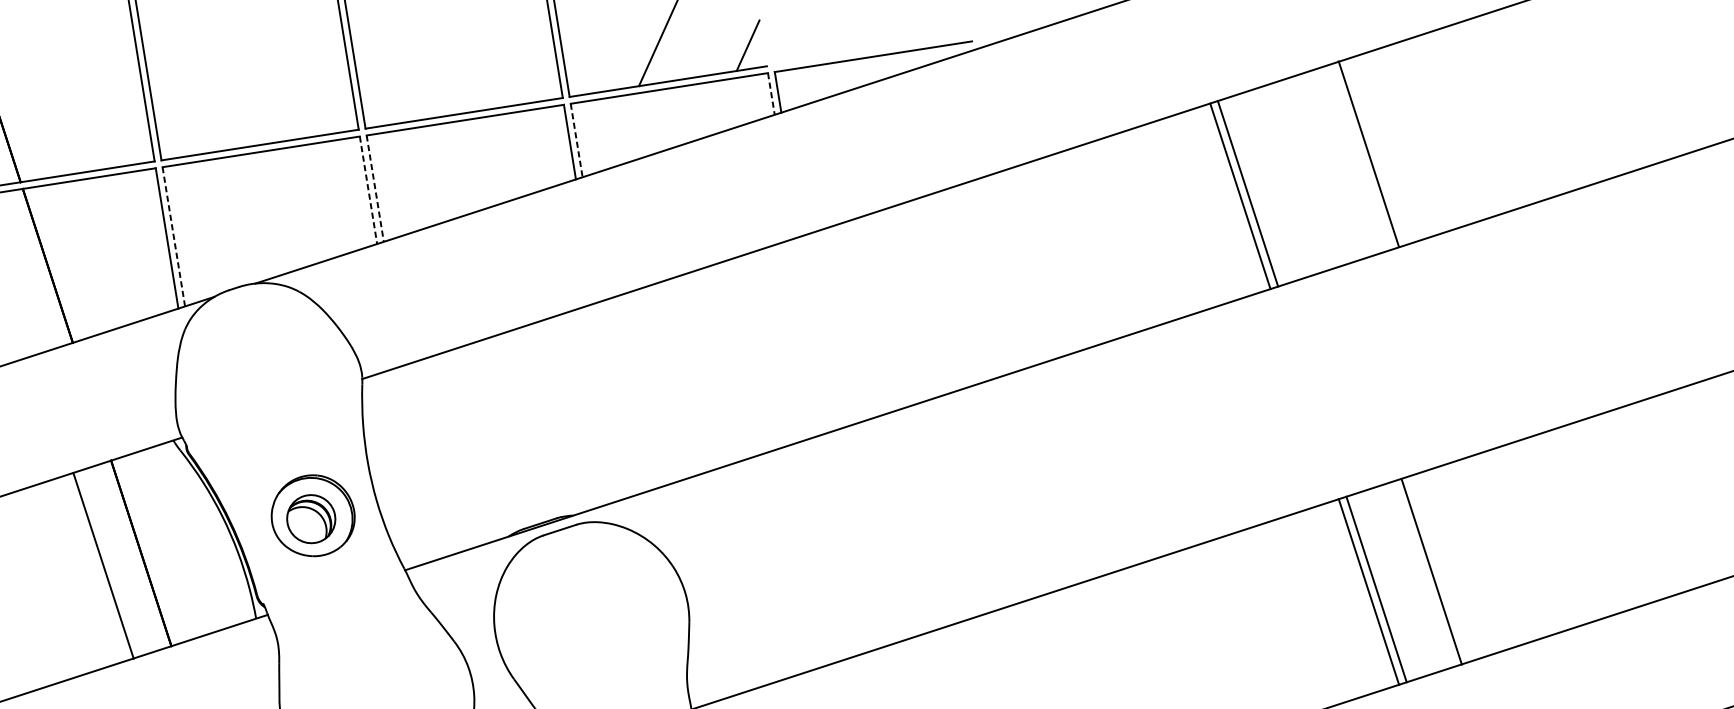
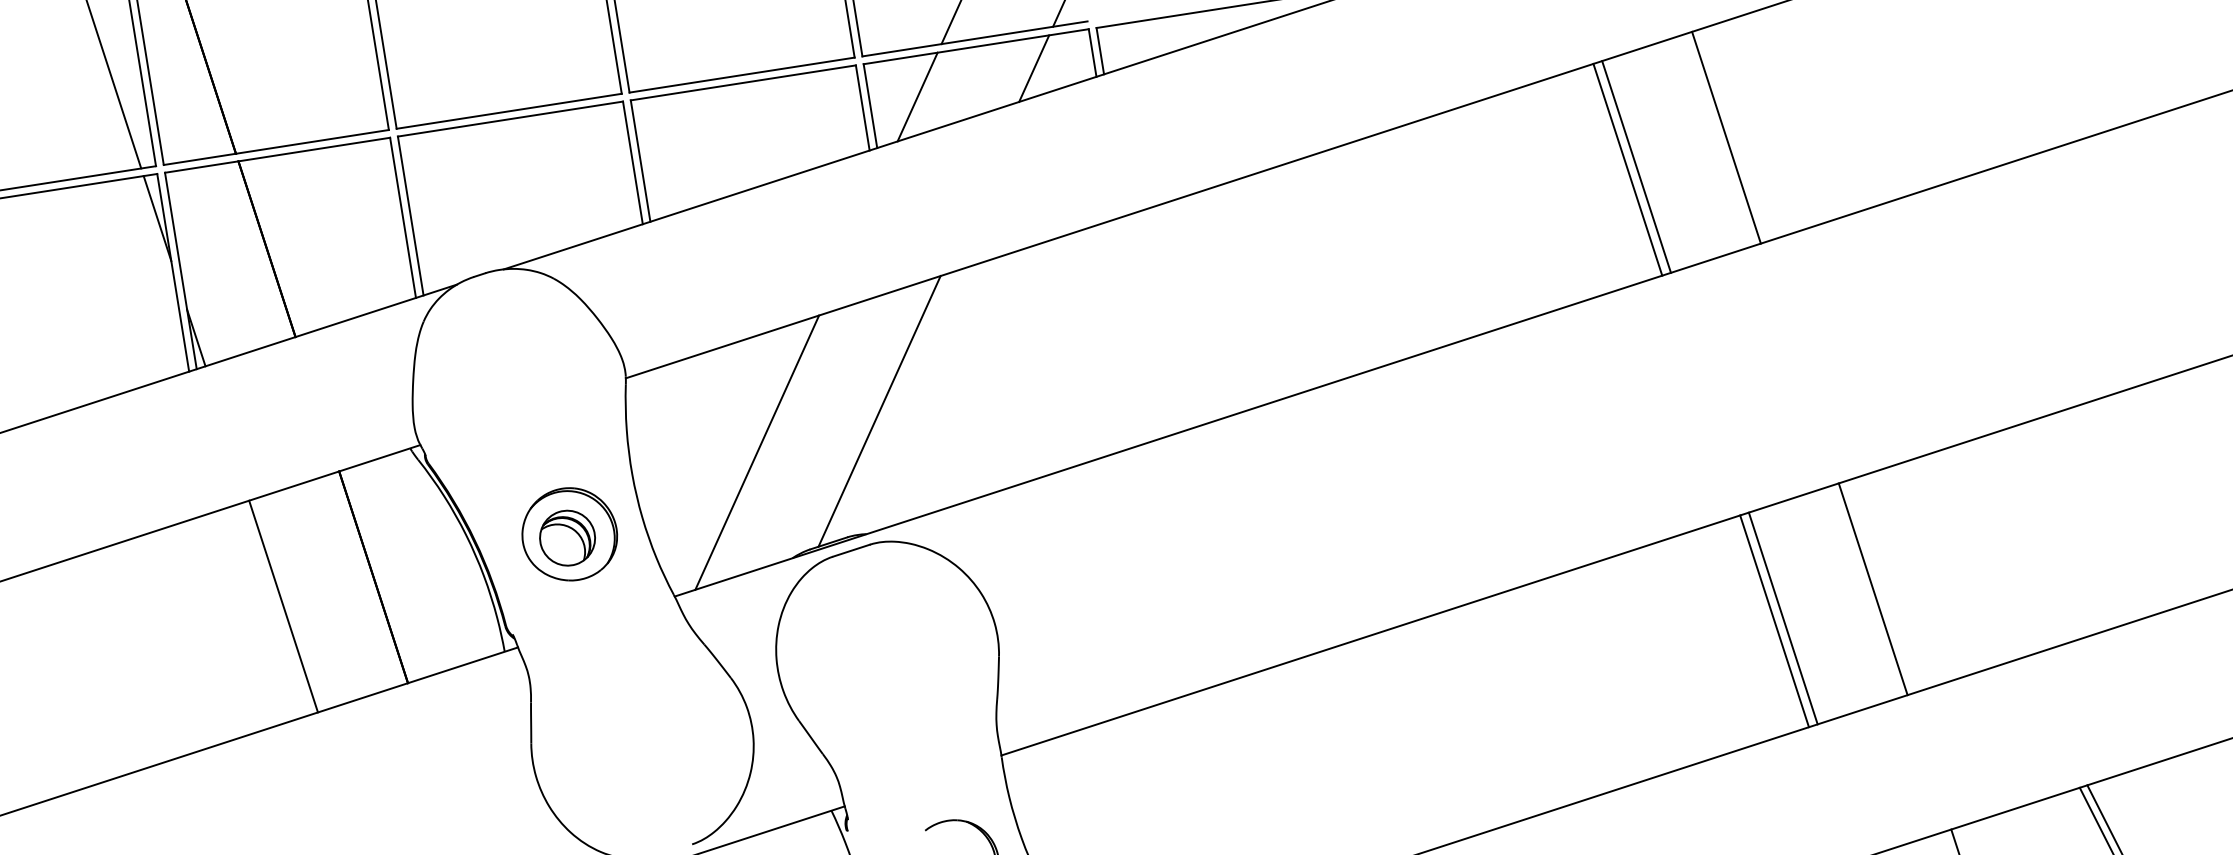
line: (771, 94) -> (1092, 53), dashed -> solid
line: (720, 107) -> (1034, 68), added
line: (617, 132) -> (917, 96), added
line: (576, 140) -> (870, 106), dashed -> solid
line: (1368, 153) -> (1726, 137), moved
line: (375, 189) -> (640, 161), dashed -> solid
line: (369, 190) -> (633, 163), dashed -> solid
line: (173, 237) -> (410, 216), dashed -> solid
line: (584, 408) -> (879, 411), added
line: (477, 444) -> (757, 452), added
line: (103, 565) -> (283, 606), moved
line: (1431, 571) -> (1872, 589), moved

